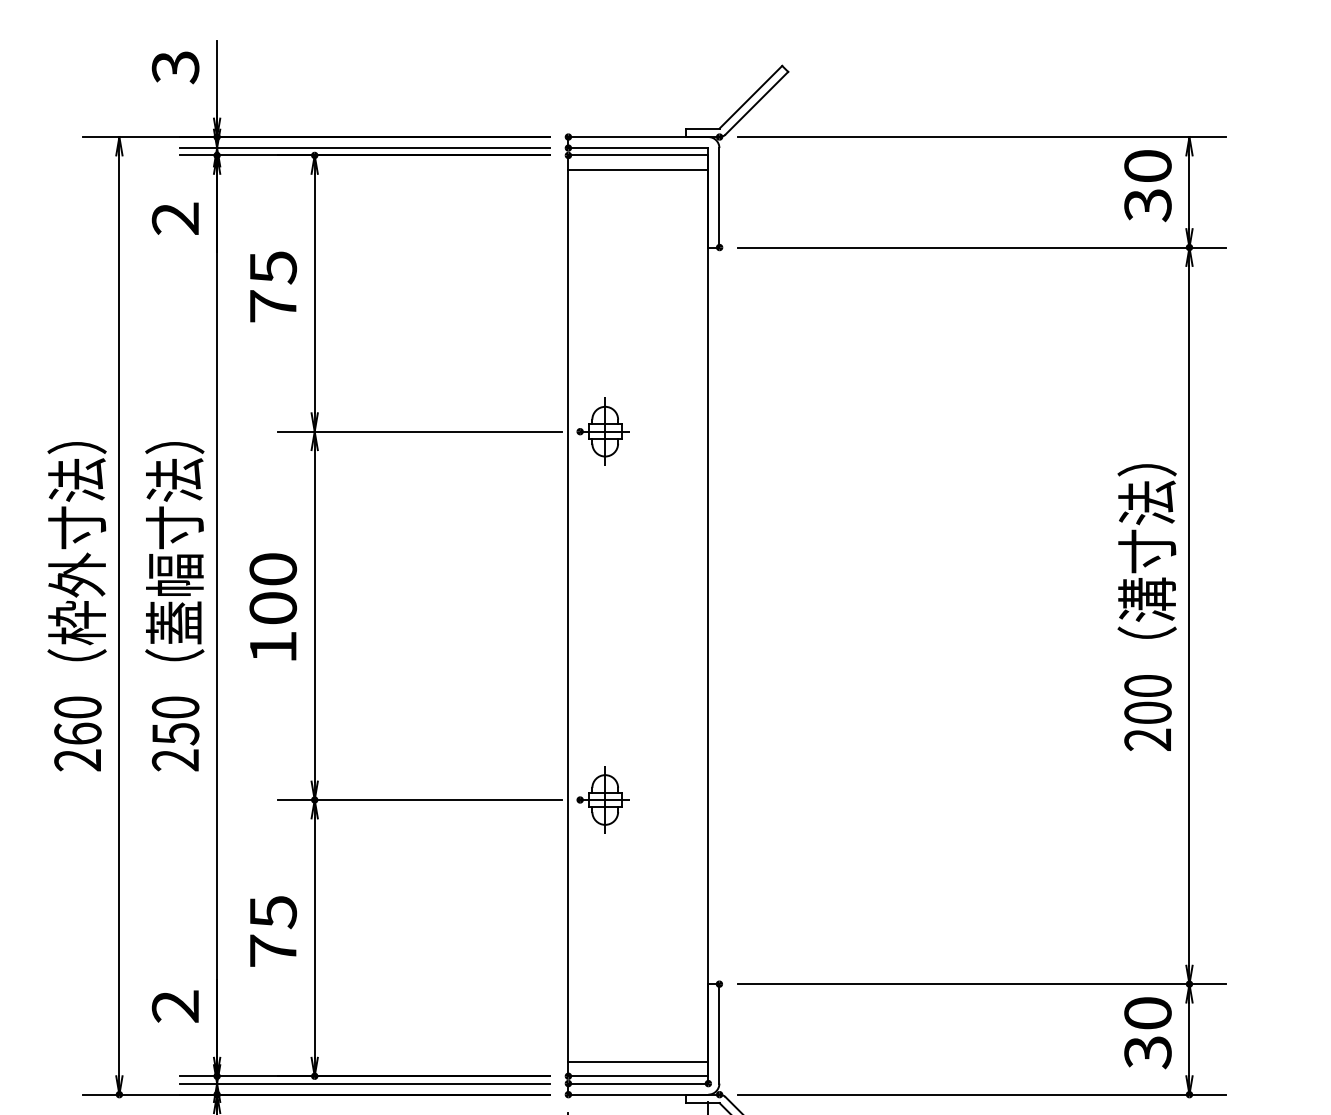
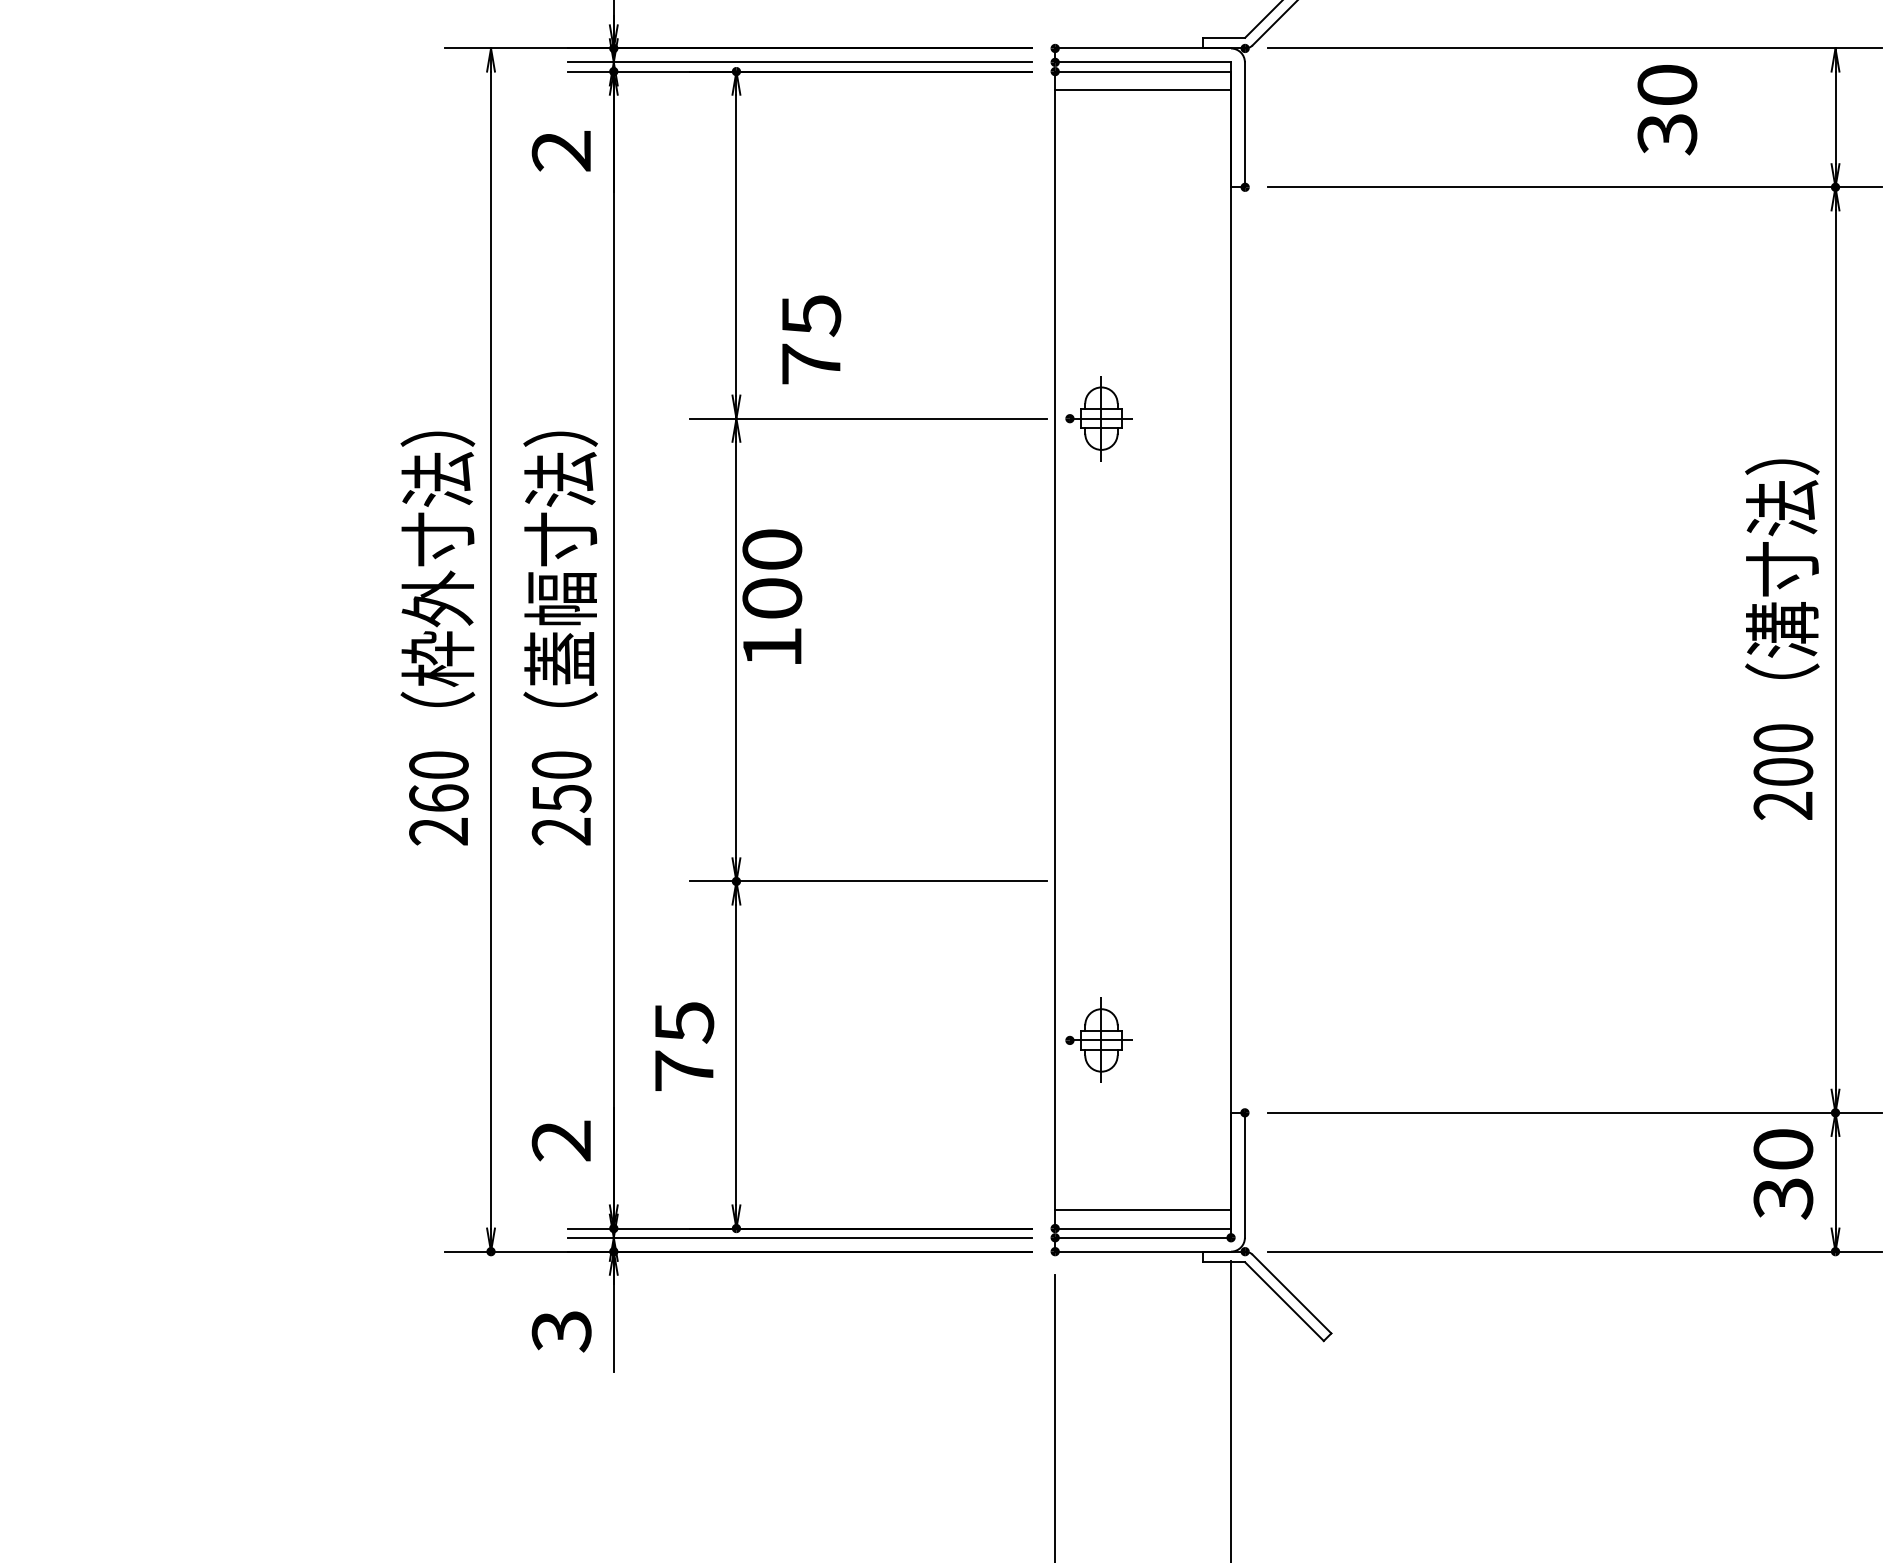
text: (1148, 186) -> (1667, 110), moved
text: (273, 286) -> (811, 339), moved
text: (273, 606) -> (772, 596), moved
part: (602, 799) -> (1098, 1039), moved

